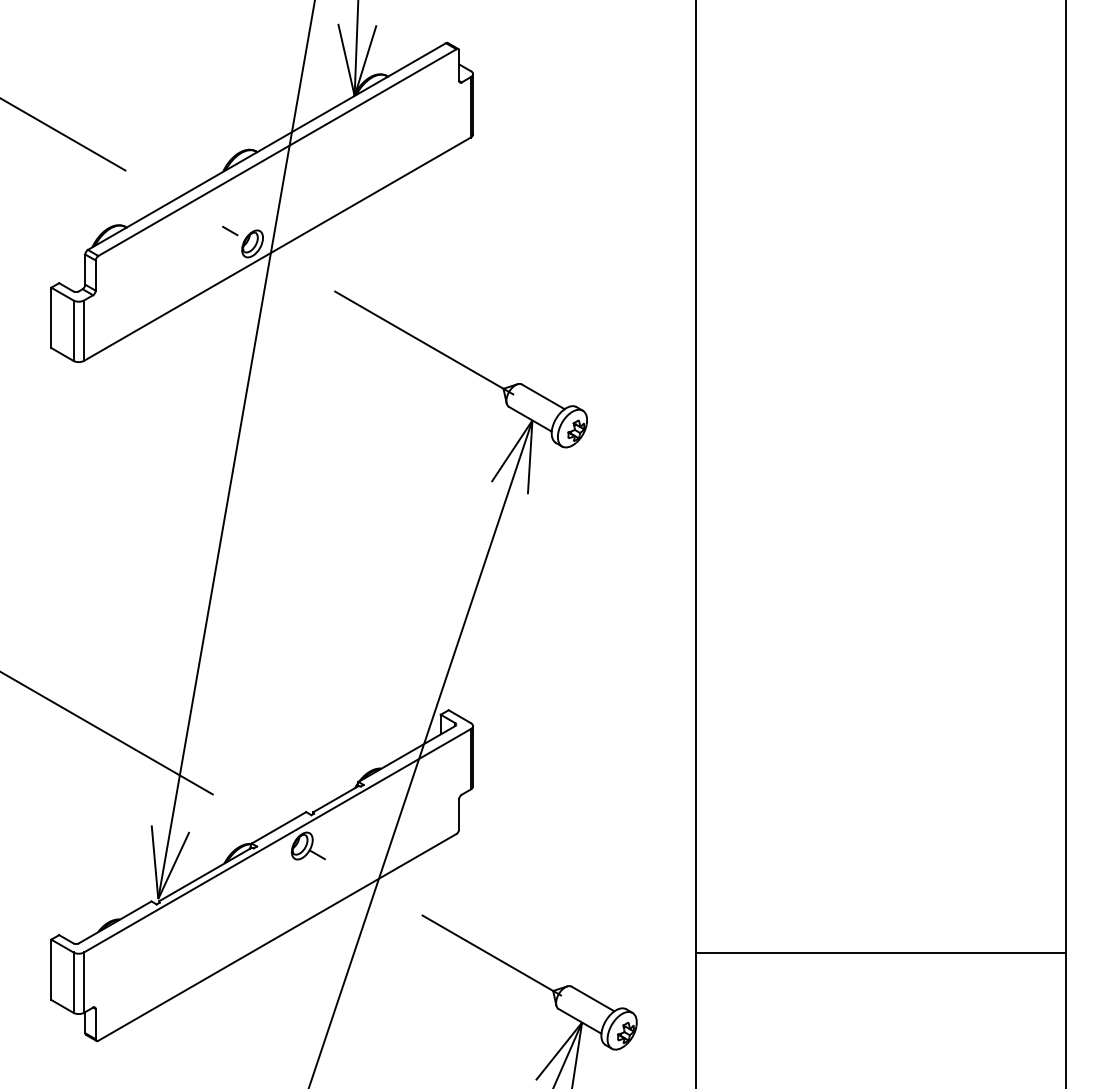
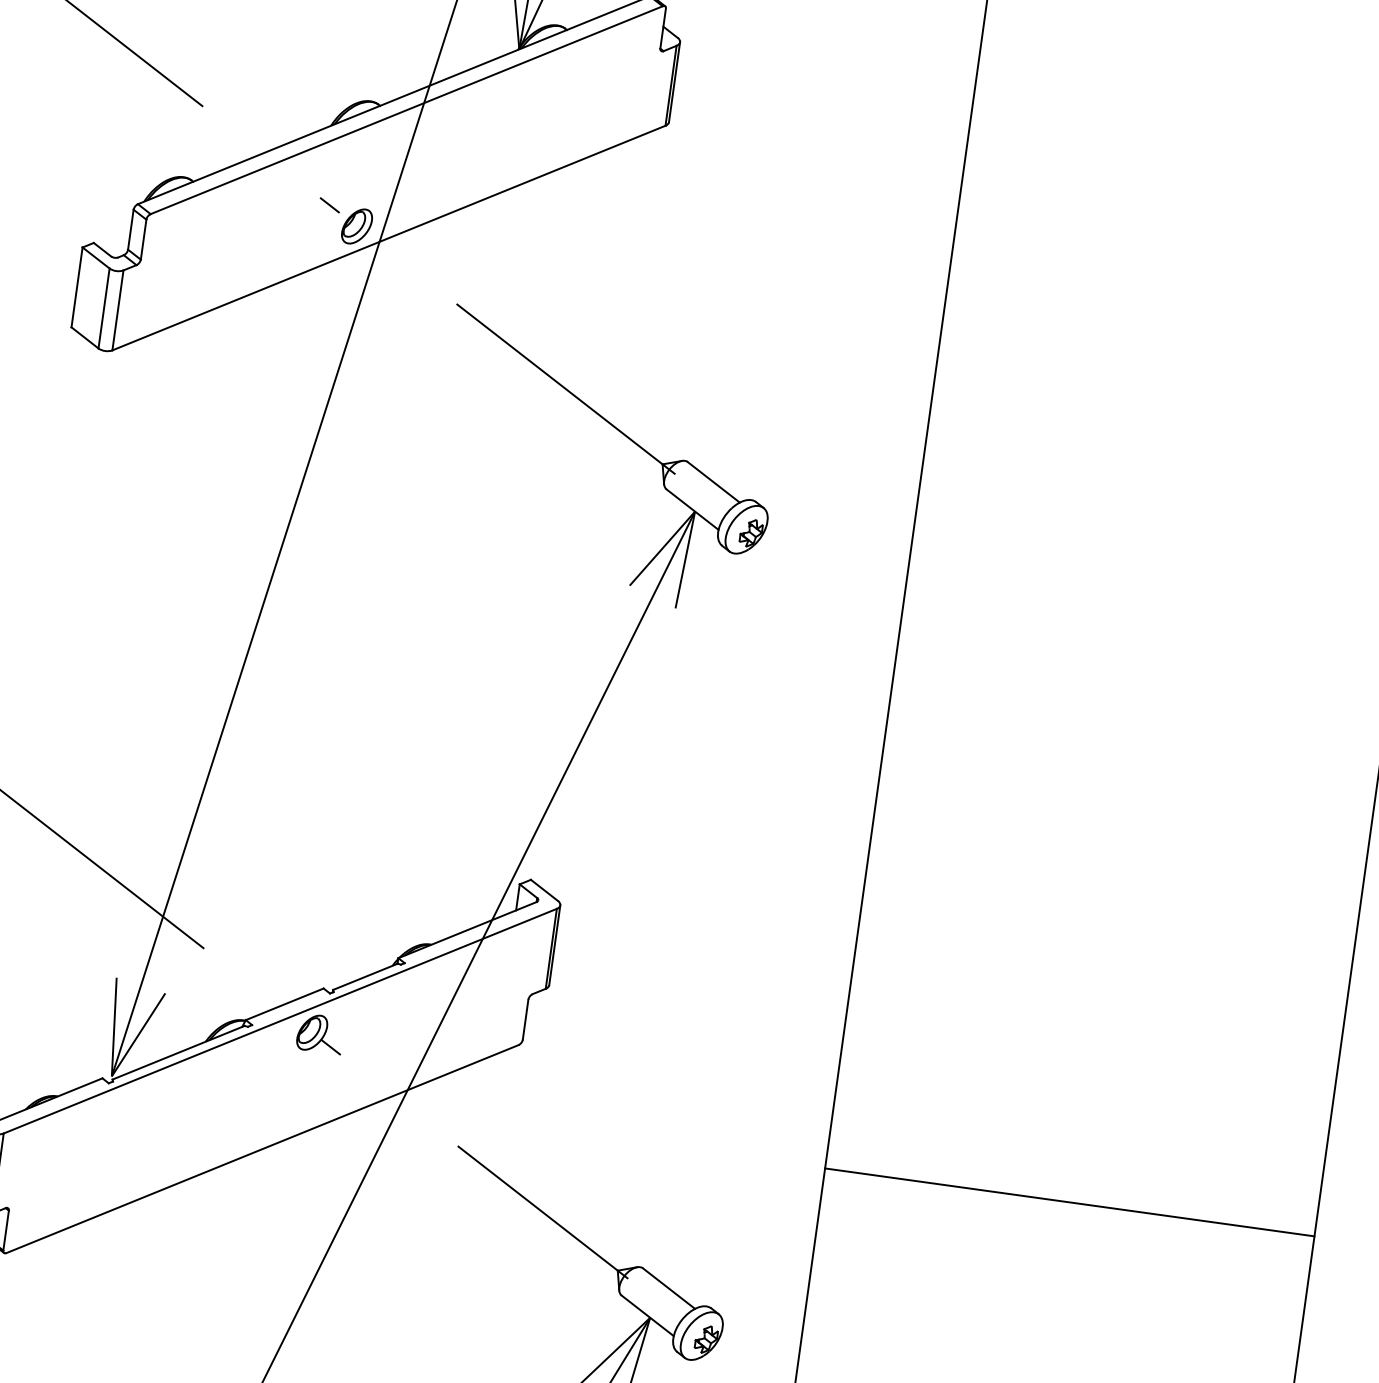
line: (881, 952) -> (1070, 1201), moved

